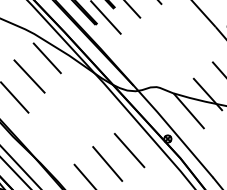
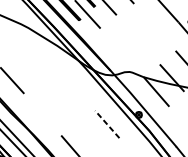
line: (46, 58) -> (38, 48), removed
line: (29, 76) -> (24, 63), removed
line: (129, 150) -> (107, 124), solid -> dashed
line: (107, 163) -> (89, 135), removed

